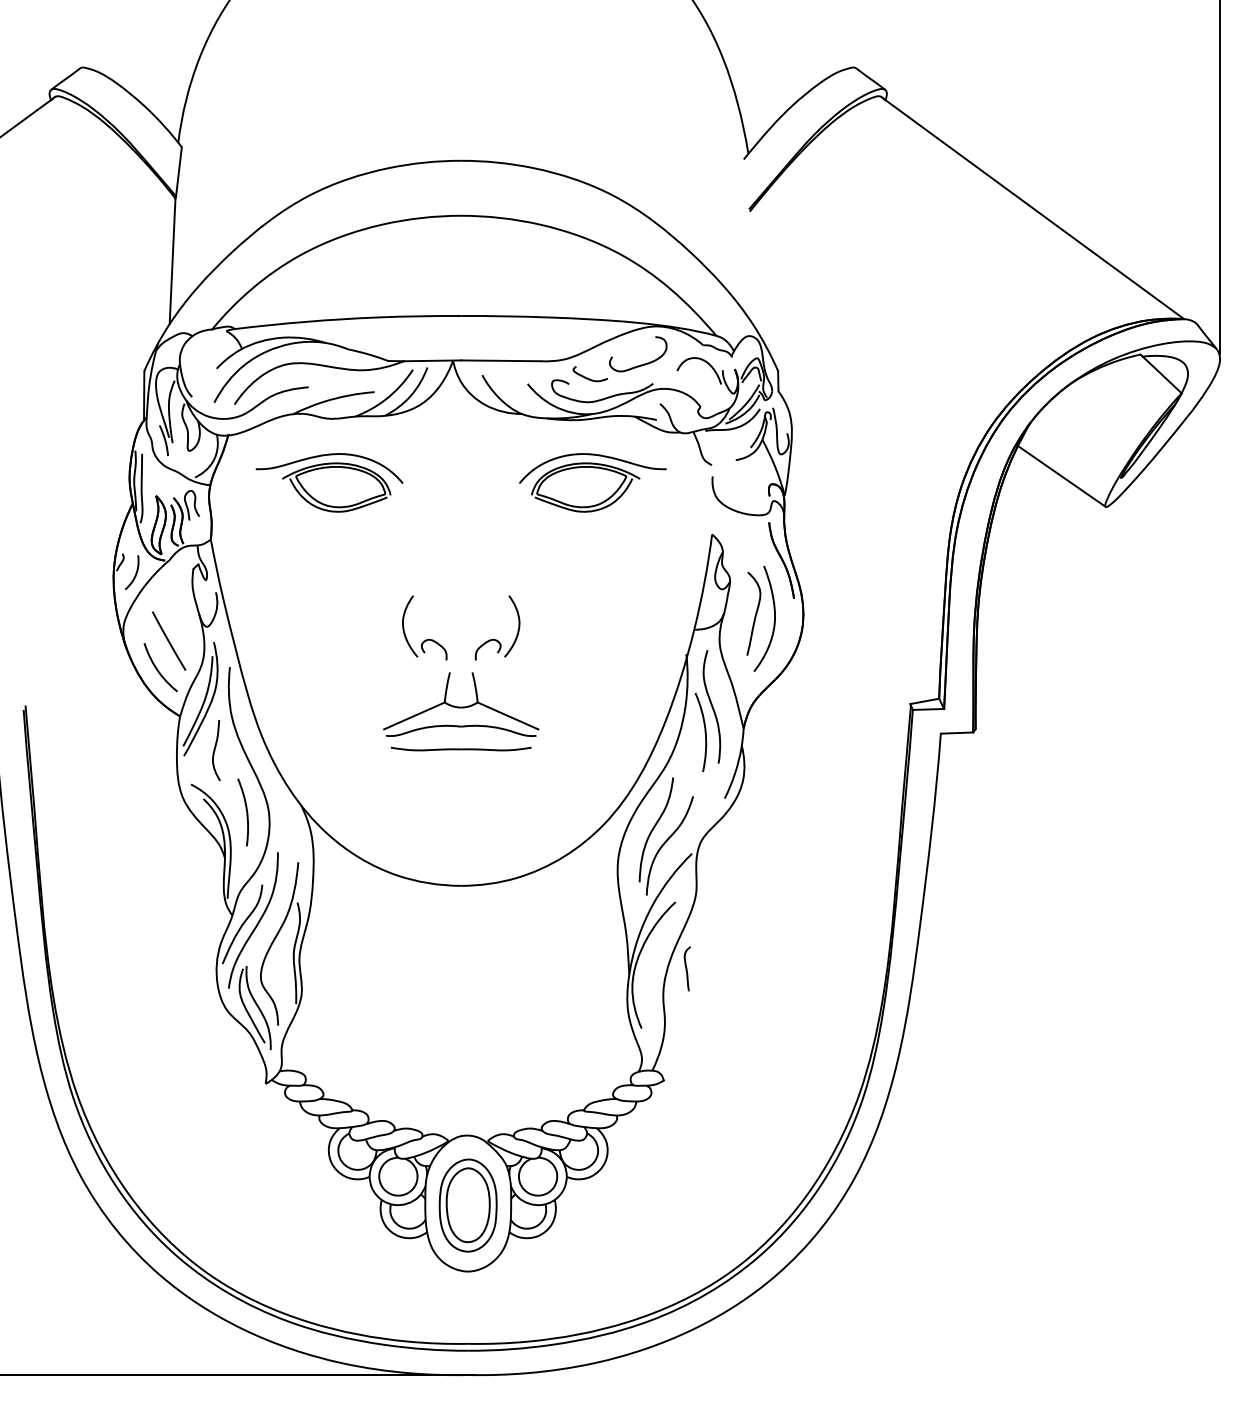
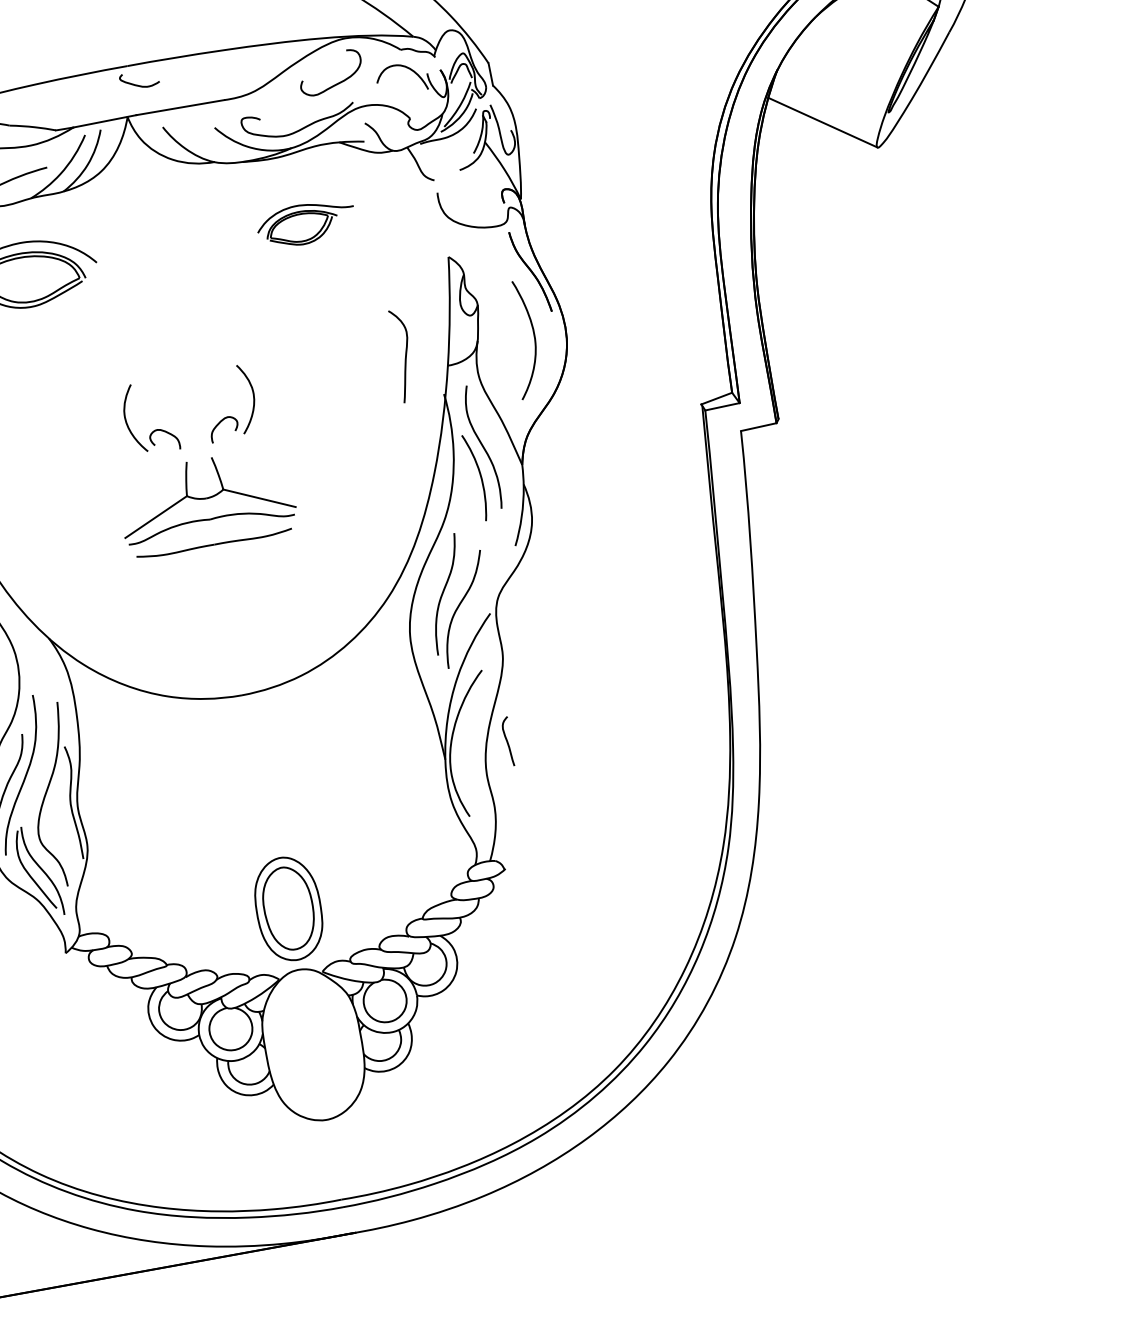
curve: (587, 377) -> (136, 84), moved
part: (592, 482) -> (305, 223), size x0.6
curve: (755, 613) -> (405, 354), moved
part: (467, 1205) -> (287, 908), moved

